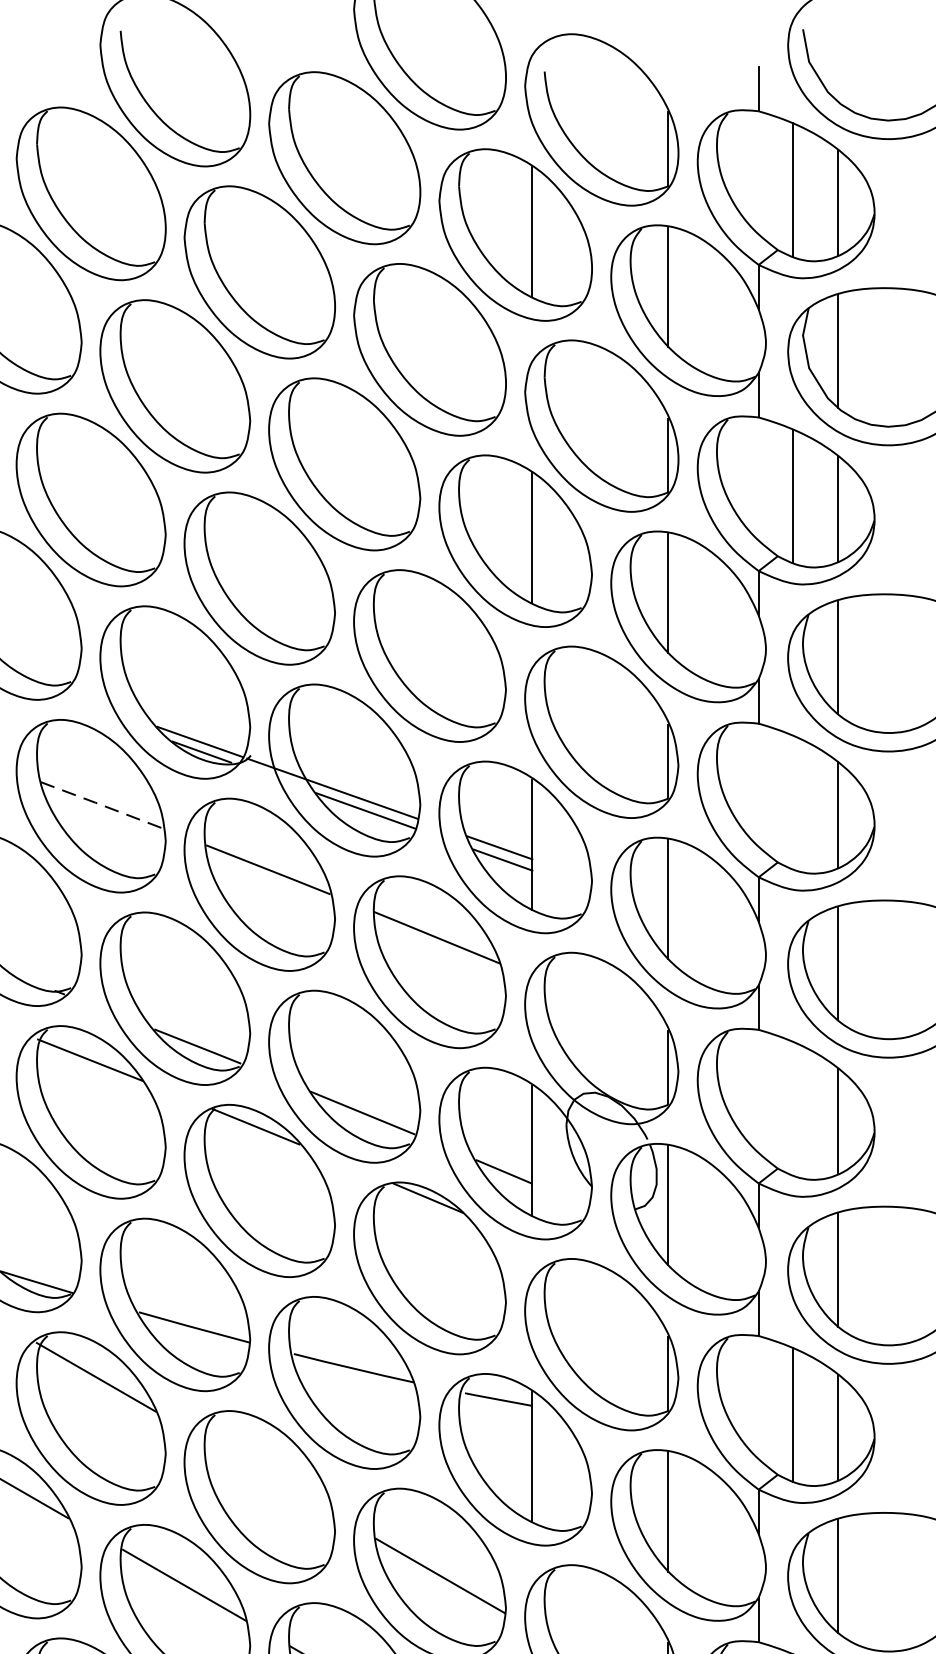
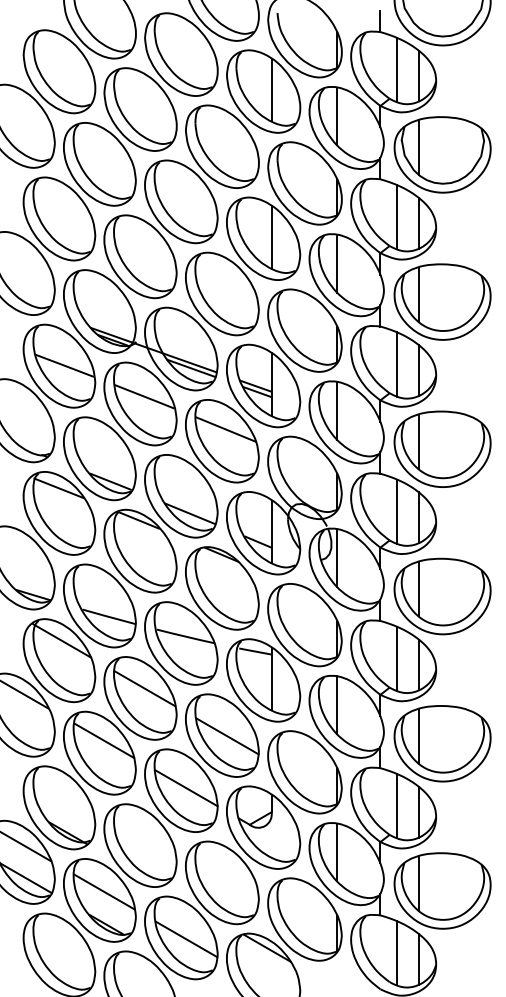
line: (792, 802) -> (396, 364), added
line: (101, 804) -> (64, 365), dashed -> solid
line: (792, 1108) -> (396, 511), added
line: (268, 1476) -> (144, 688), added

